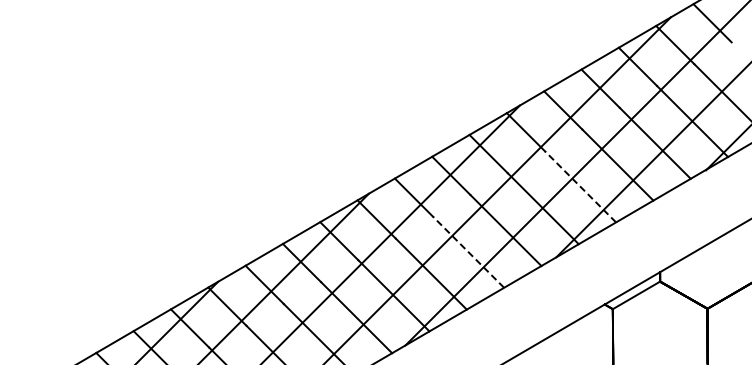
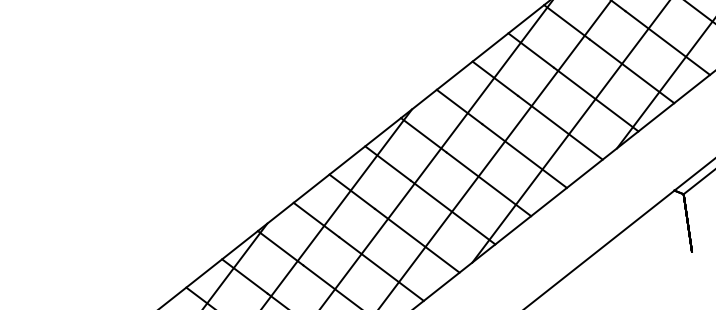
line: (580, 186) -> (631, 70), dashed -> solid
line: (468, 251) -> (524, 155), dashed -> solid

